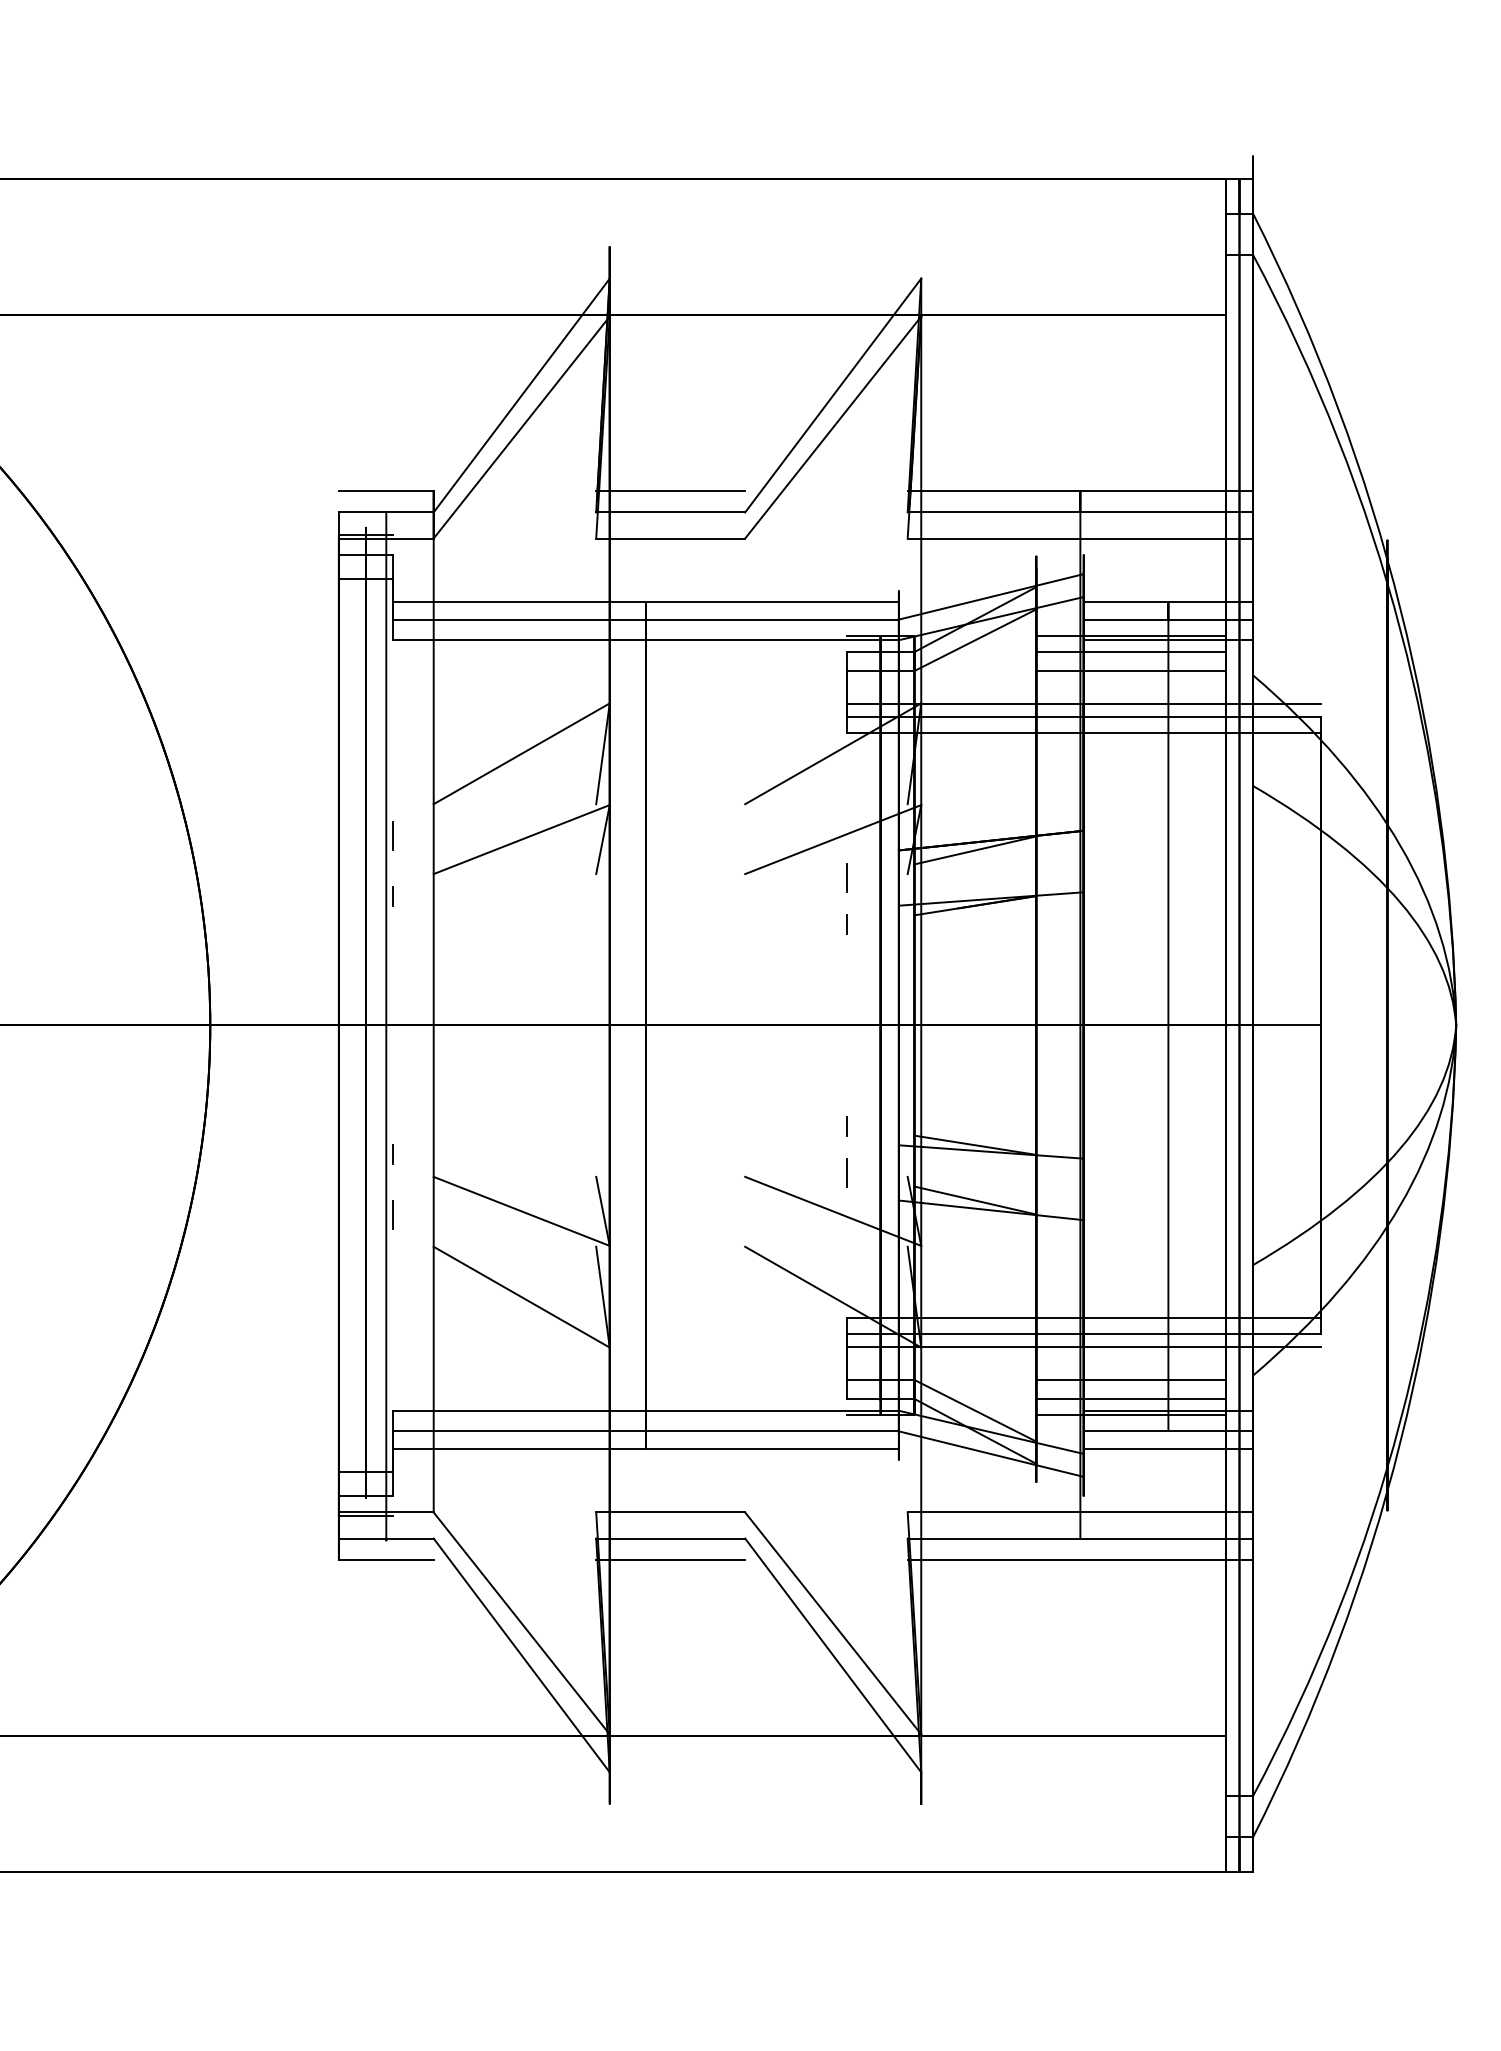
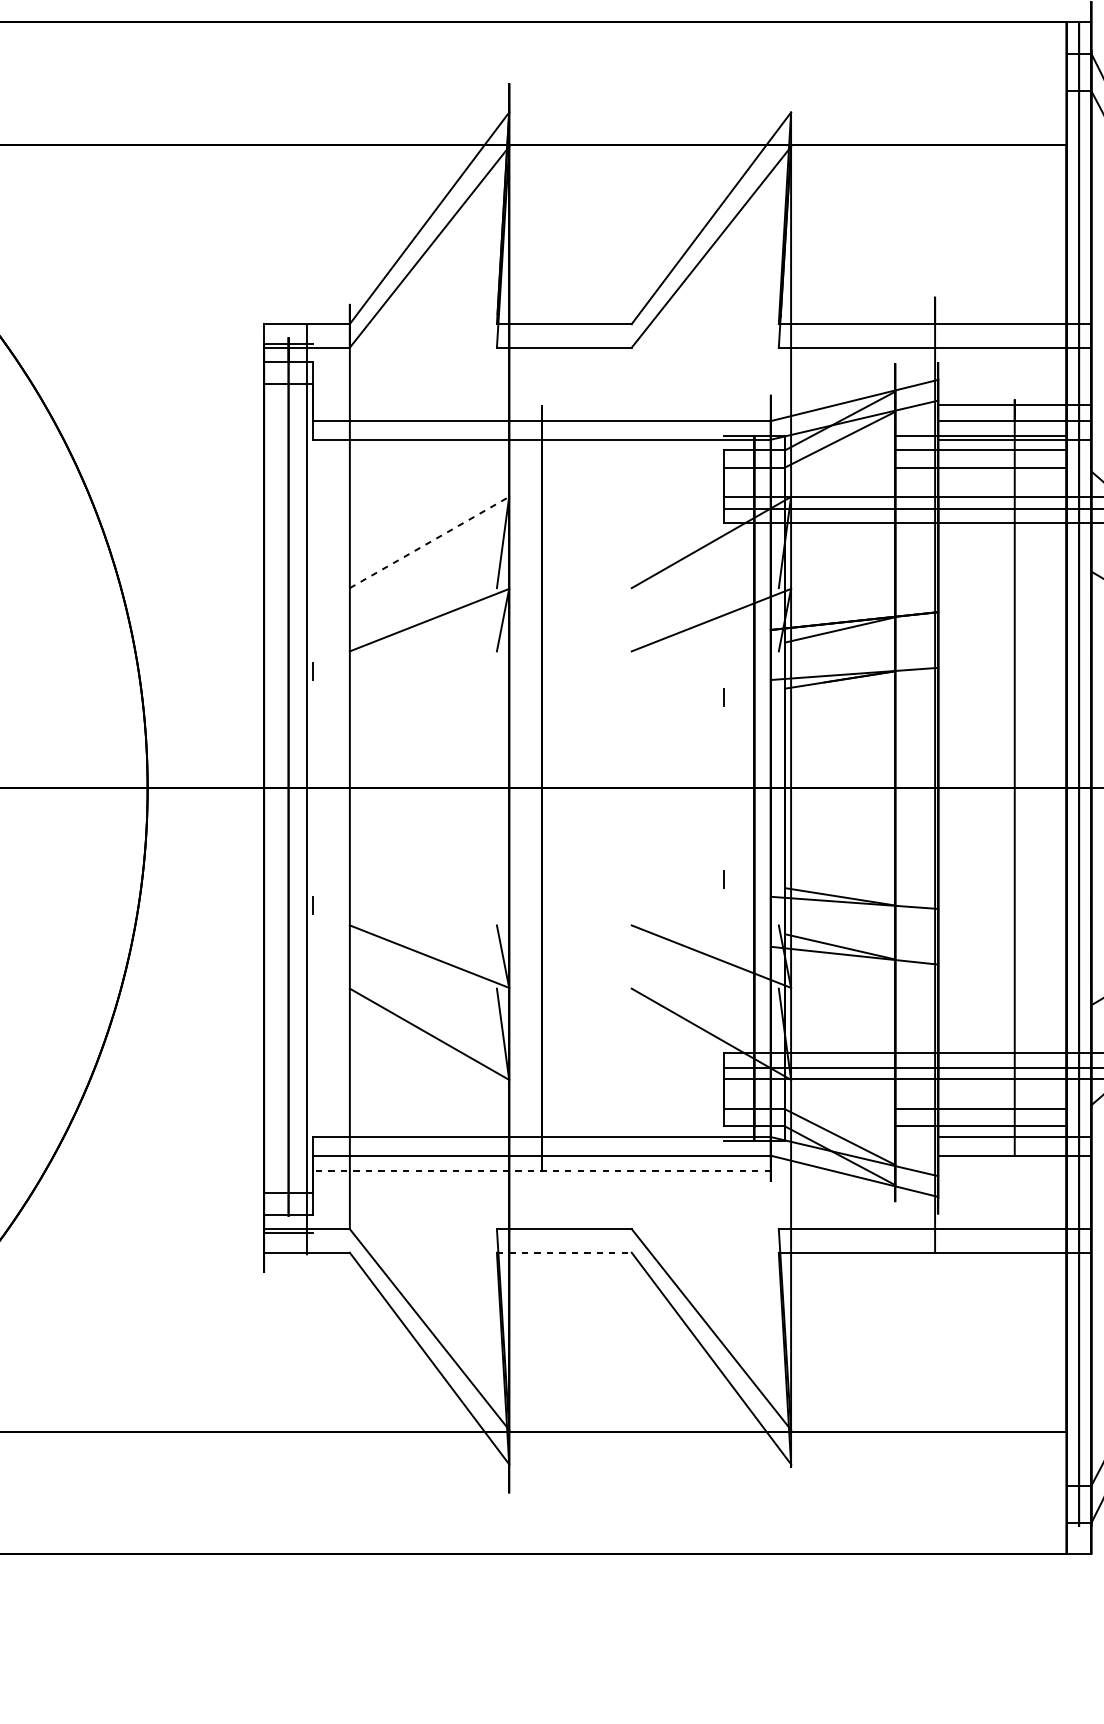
line: (385, 490) -> (306, 304), removed
line: (670, 490) -> (564, 304), removed
line: (1080, 490) -> (935, 304), removed
line: (645, 602) -> (541, 405), removed
line: (522, 753) -> (430, 542), solid -> dashed
line: (393, 836) -> (313, 617), removed
line: (846, 877) -> (723, 654), removed
line: (846, 1172) -> (723, 921), removed
line: (393, 1214) -> (313, 959), removed
line: (1130, 1414) -> (980, 1140), removed
line: (645, 1448) -> (541, 1171), solid -> dashed
line: (1168, 1448) -> (1014, 1171), removed
line: (671, 1538) -> (565, 1252), solid -> dashed
line: (385, 1560) -> (306, 1272), removed
line: (670, 1560) -> (564, 1272), removed
line: (1080, 1560) -> (935, 1272), removed

